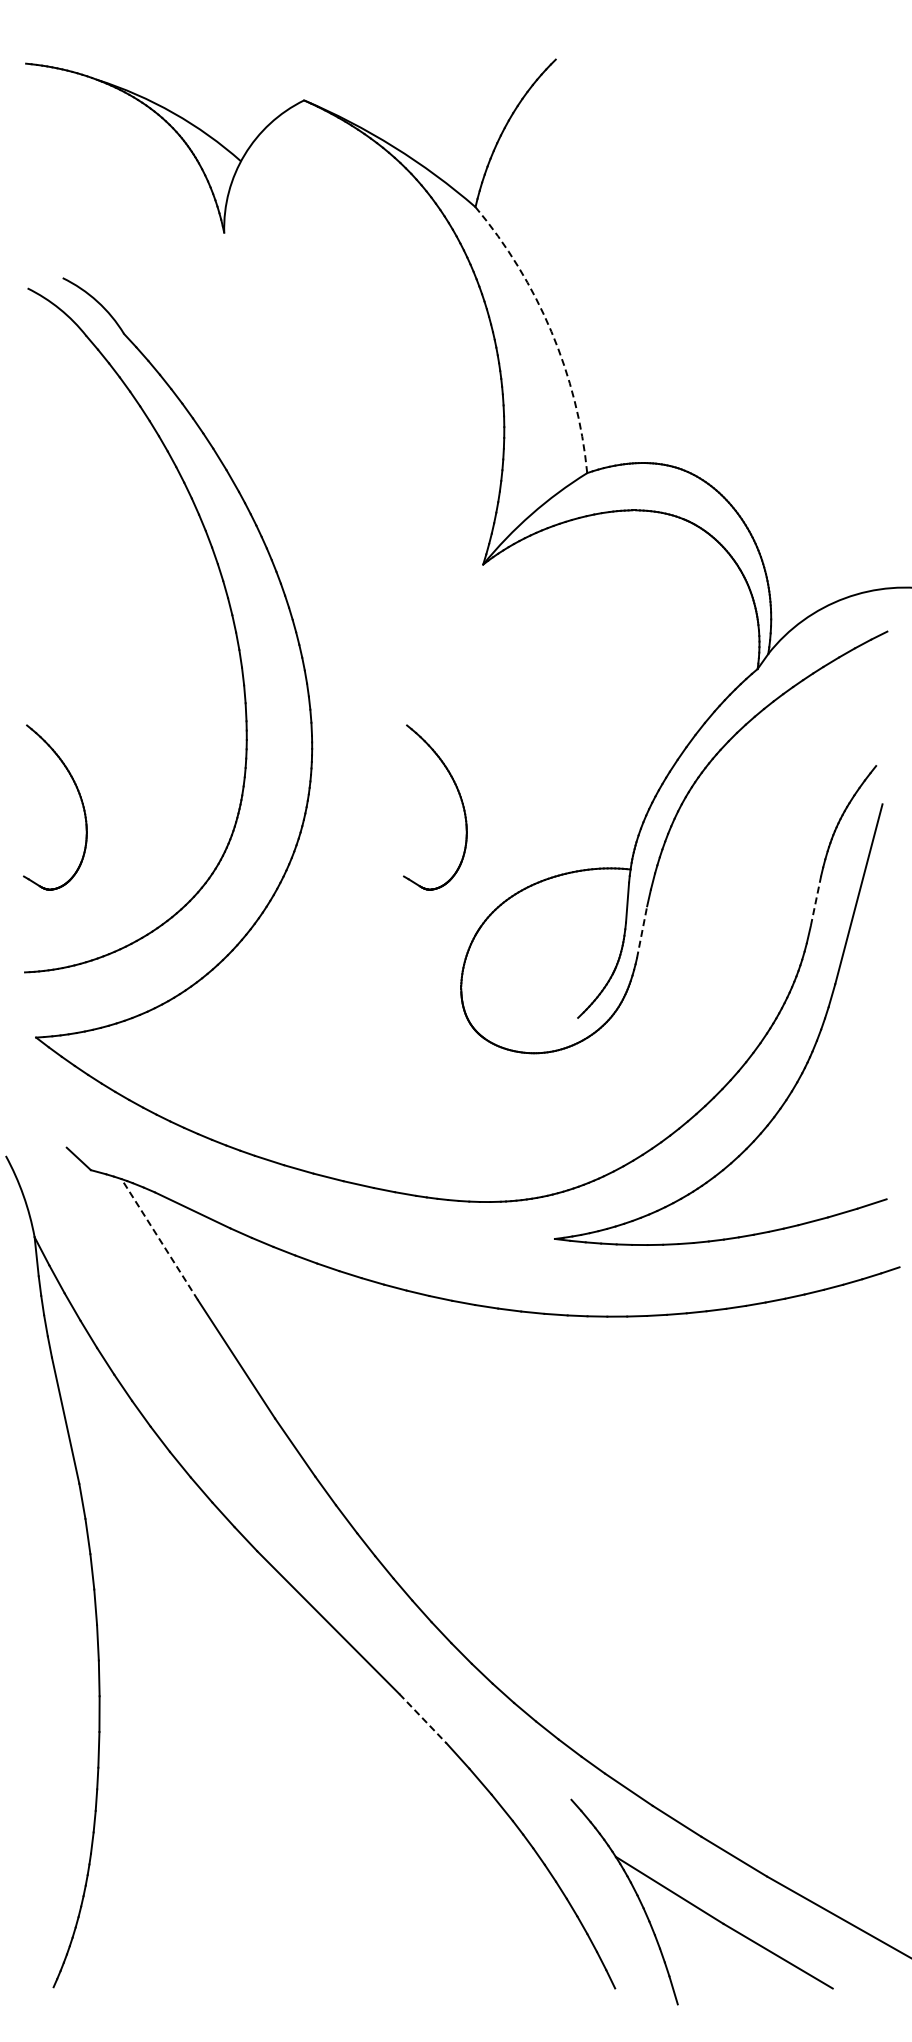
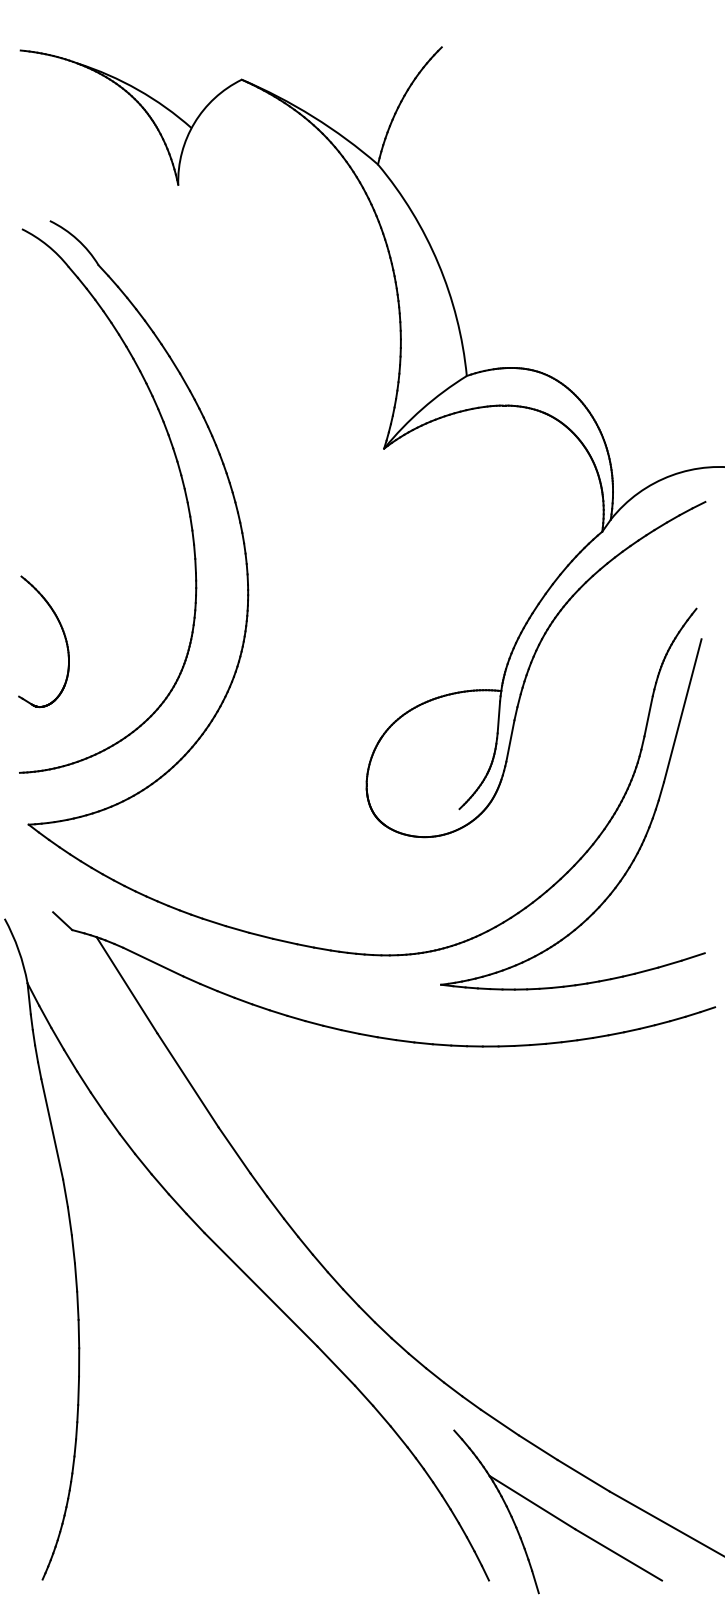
arc: (551, 331) -> (438, 263), dashed -> solid
part: (460, 800) -> (366, 636), removed
line: (815, 901) -> (648, 716), dashed -> solid
line: (642, 932) -> (510, 741), dashed -> solid
line: (159, 1239) -> (126, 985), dashed -> solid
line: (423, 1719) -> (336, 1366), dashed -> solid

